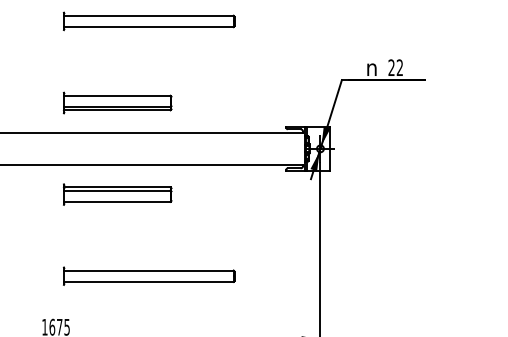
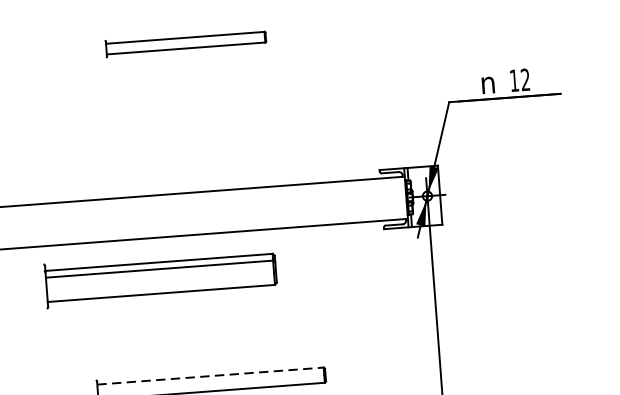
part: (149, 21) -> (186, 43), size x0.7
text: (391, 67) -> (514, 80), 22 -> 12
part: (117, 102) -> (151, 154), removed
part: (117, 194) -> (160, 277), size x1.6
line: (148, 270) -> (209, 376), solid -> dashed

